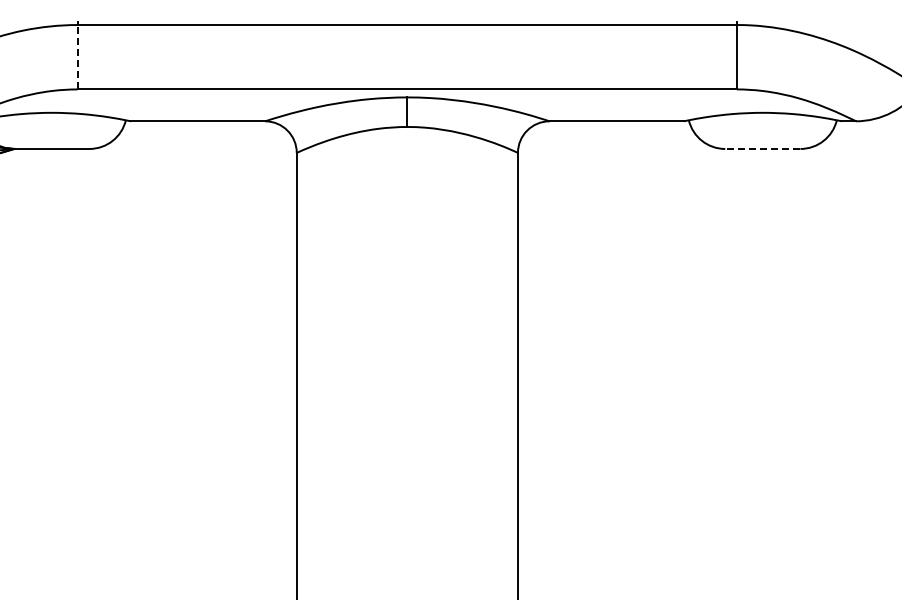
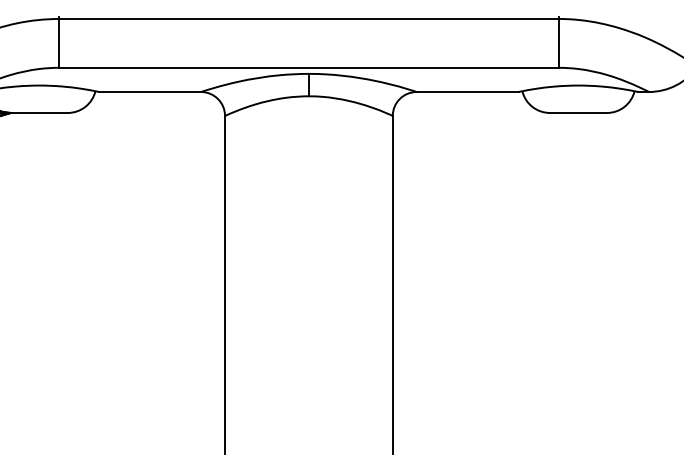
line: (77, 56) -> (58, 42), dashed -> solid
line: (762, 148) -> (578, 112), dashed -> solid

